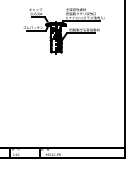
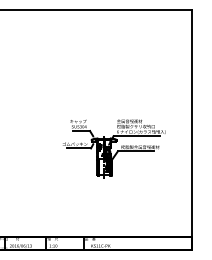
part: (64, 31) -> (114, 148), moved

